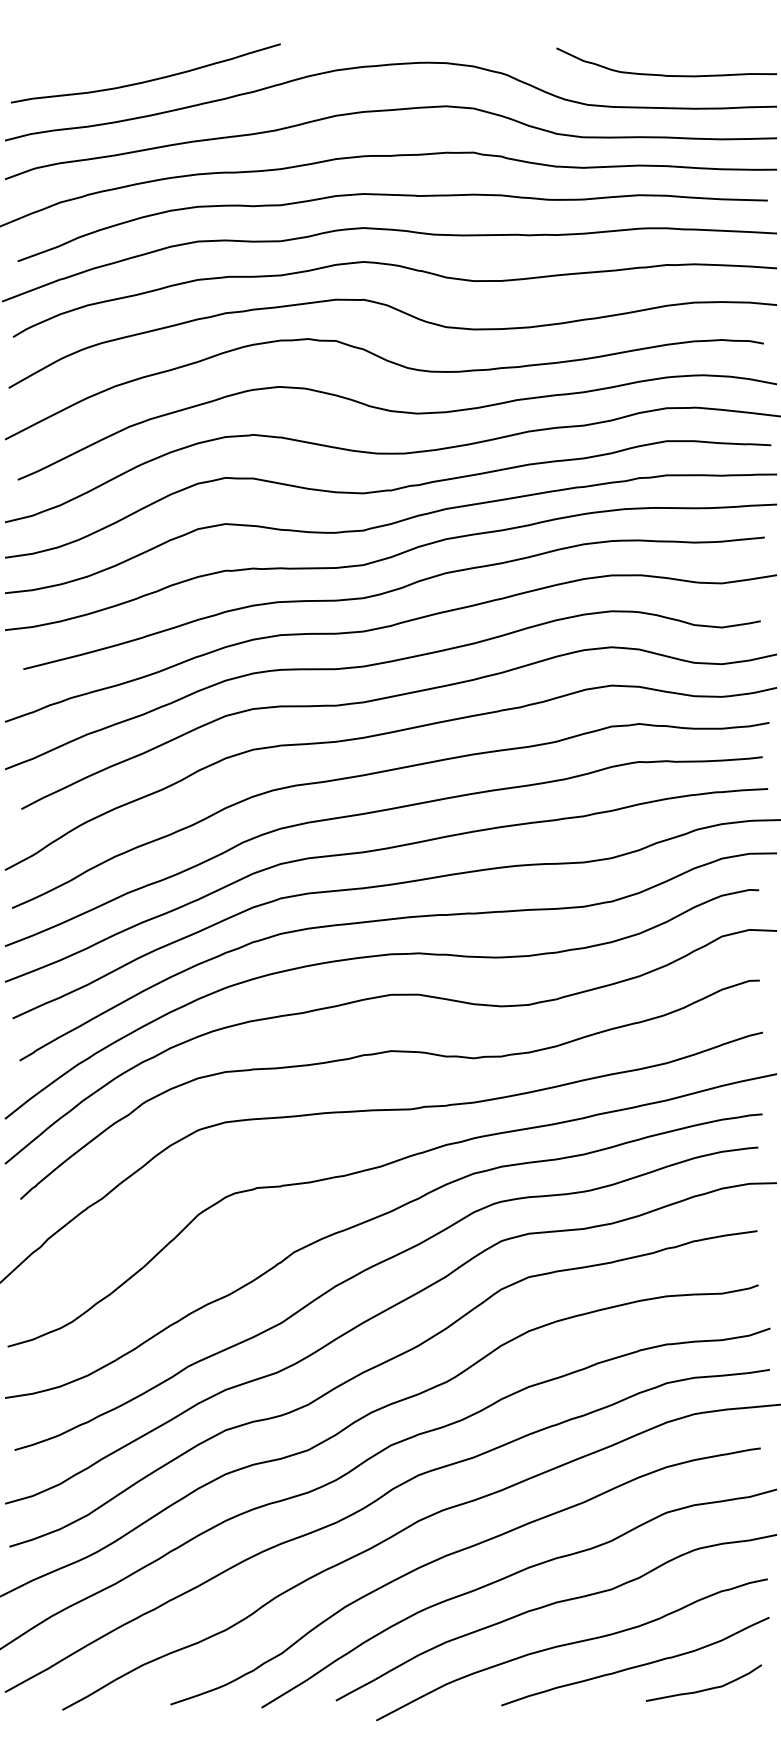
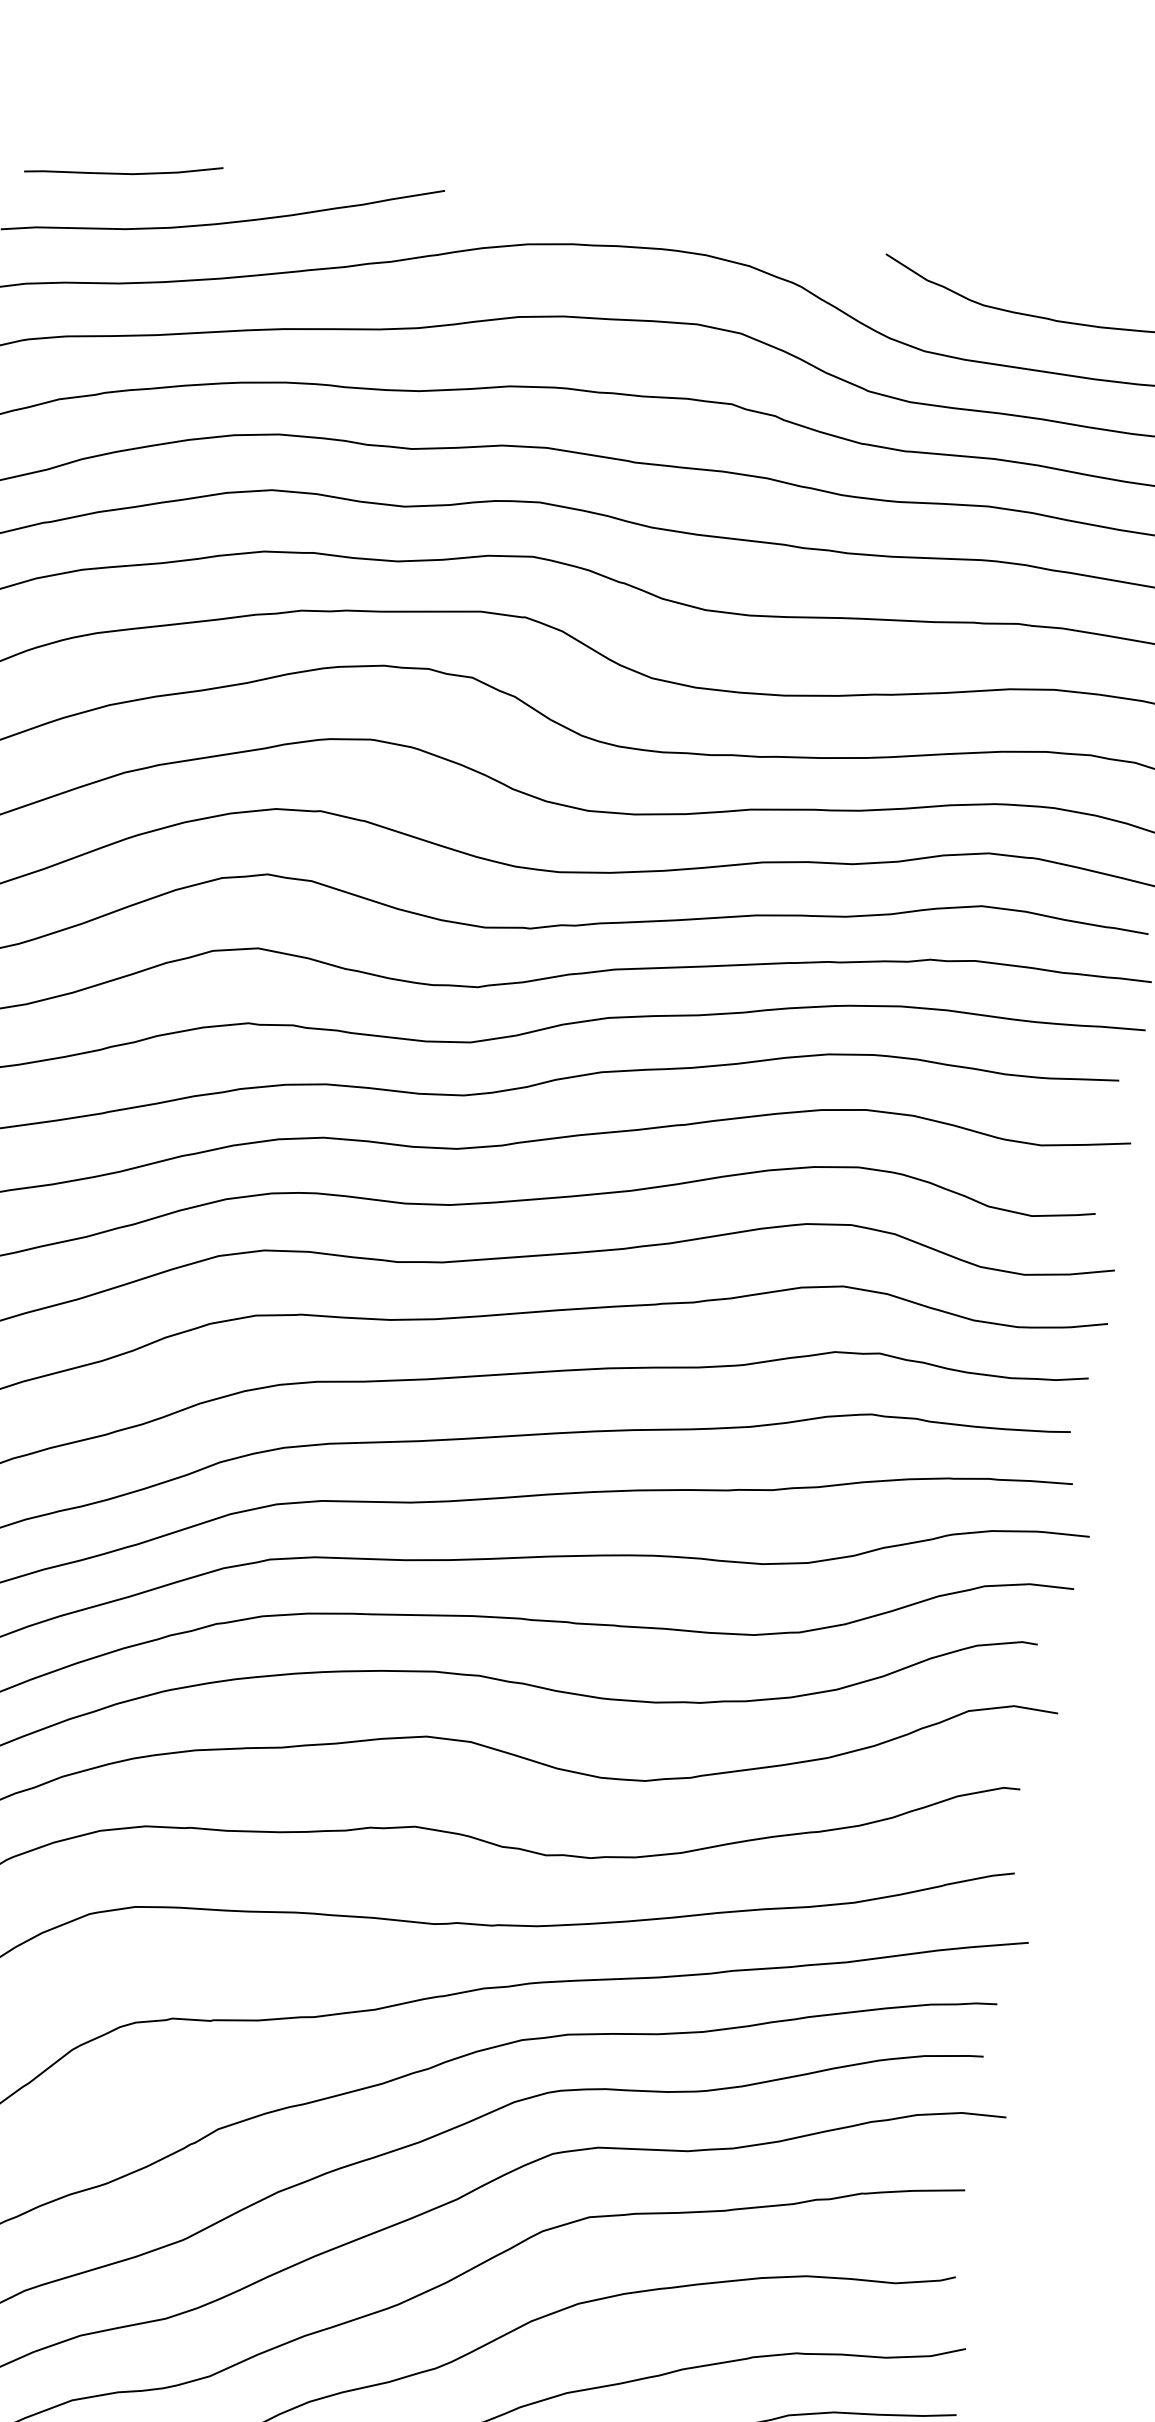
curve: (81, 58) -> (122, 172), added

